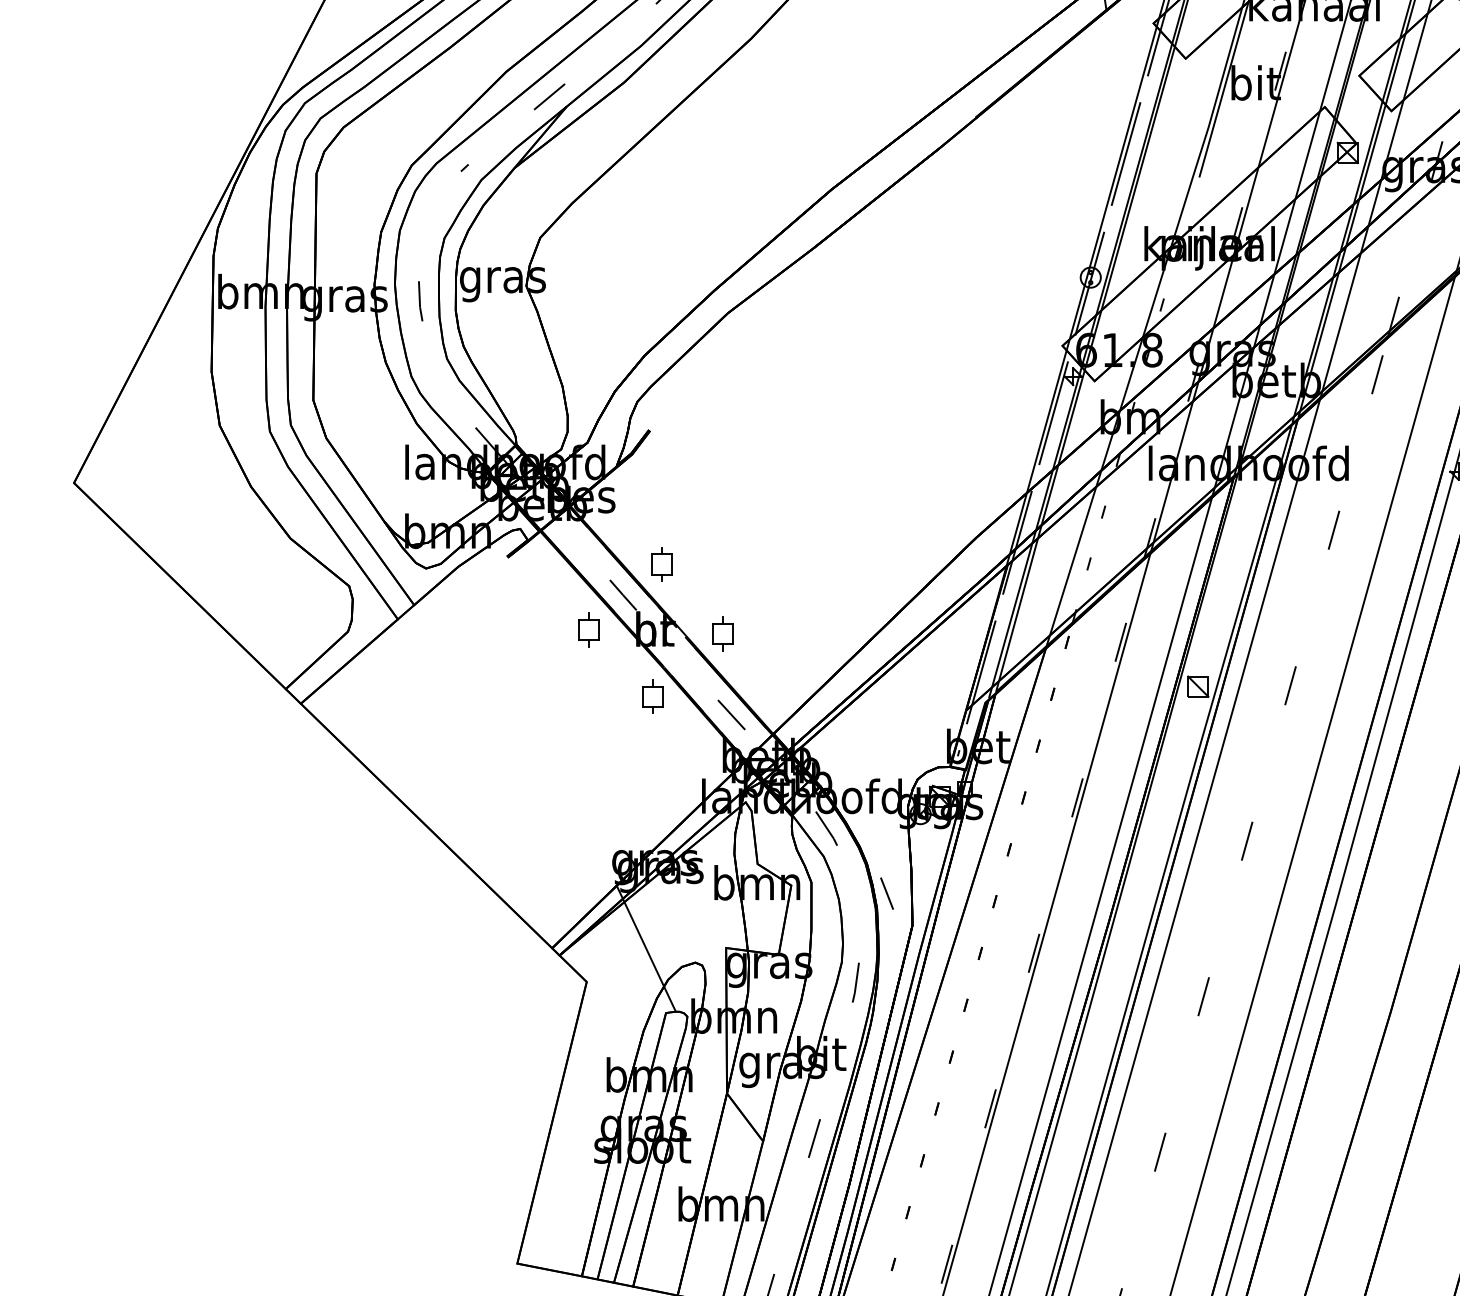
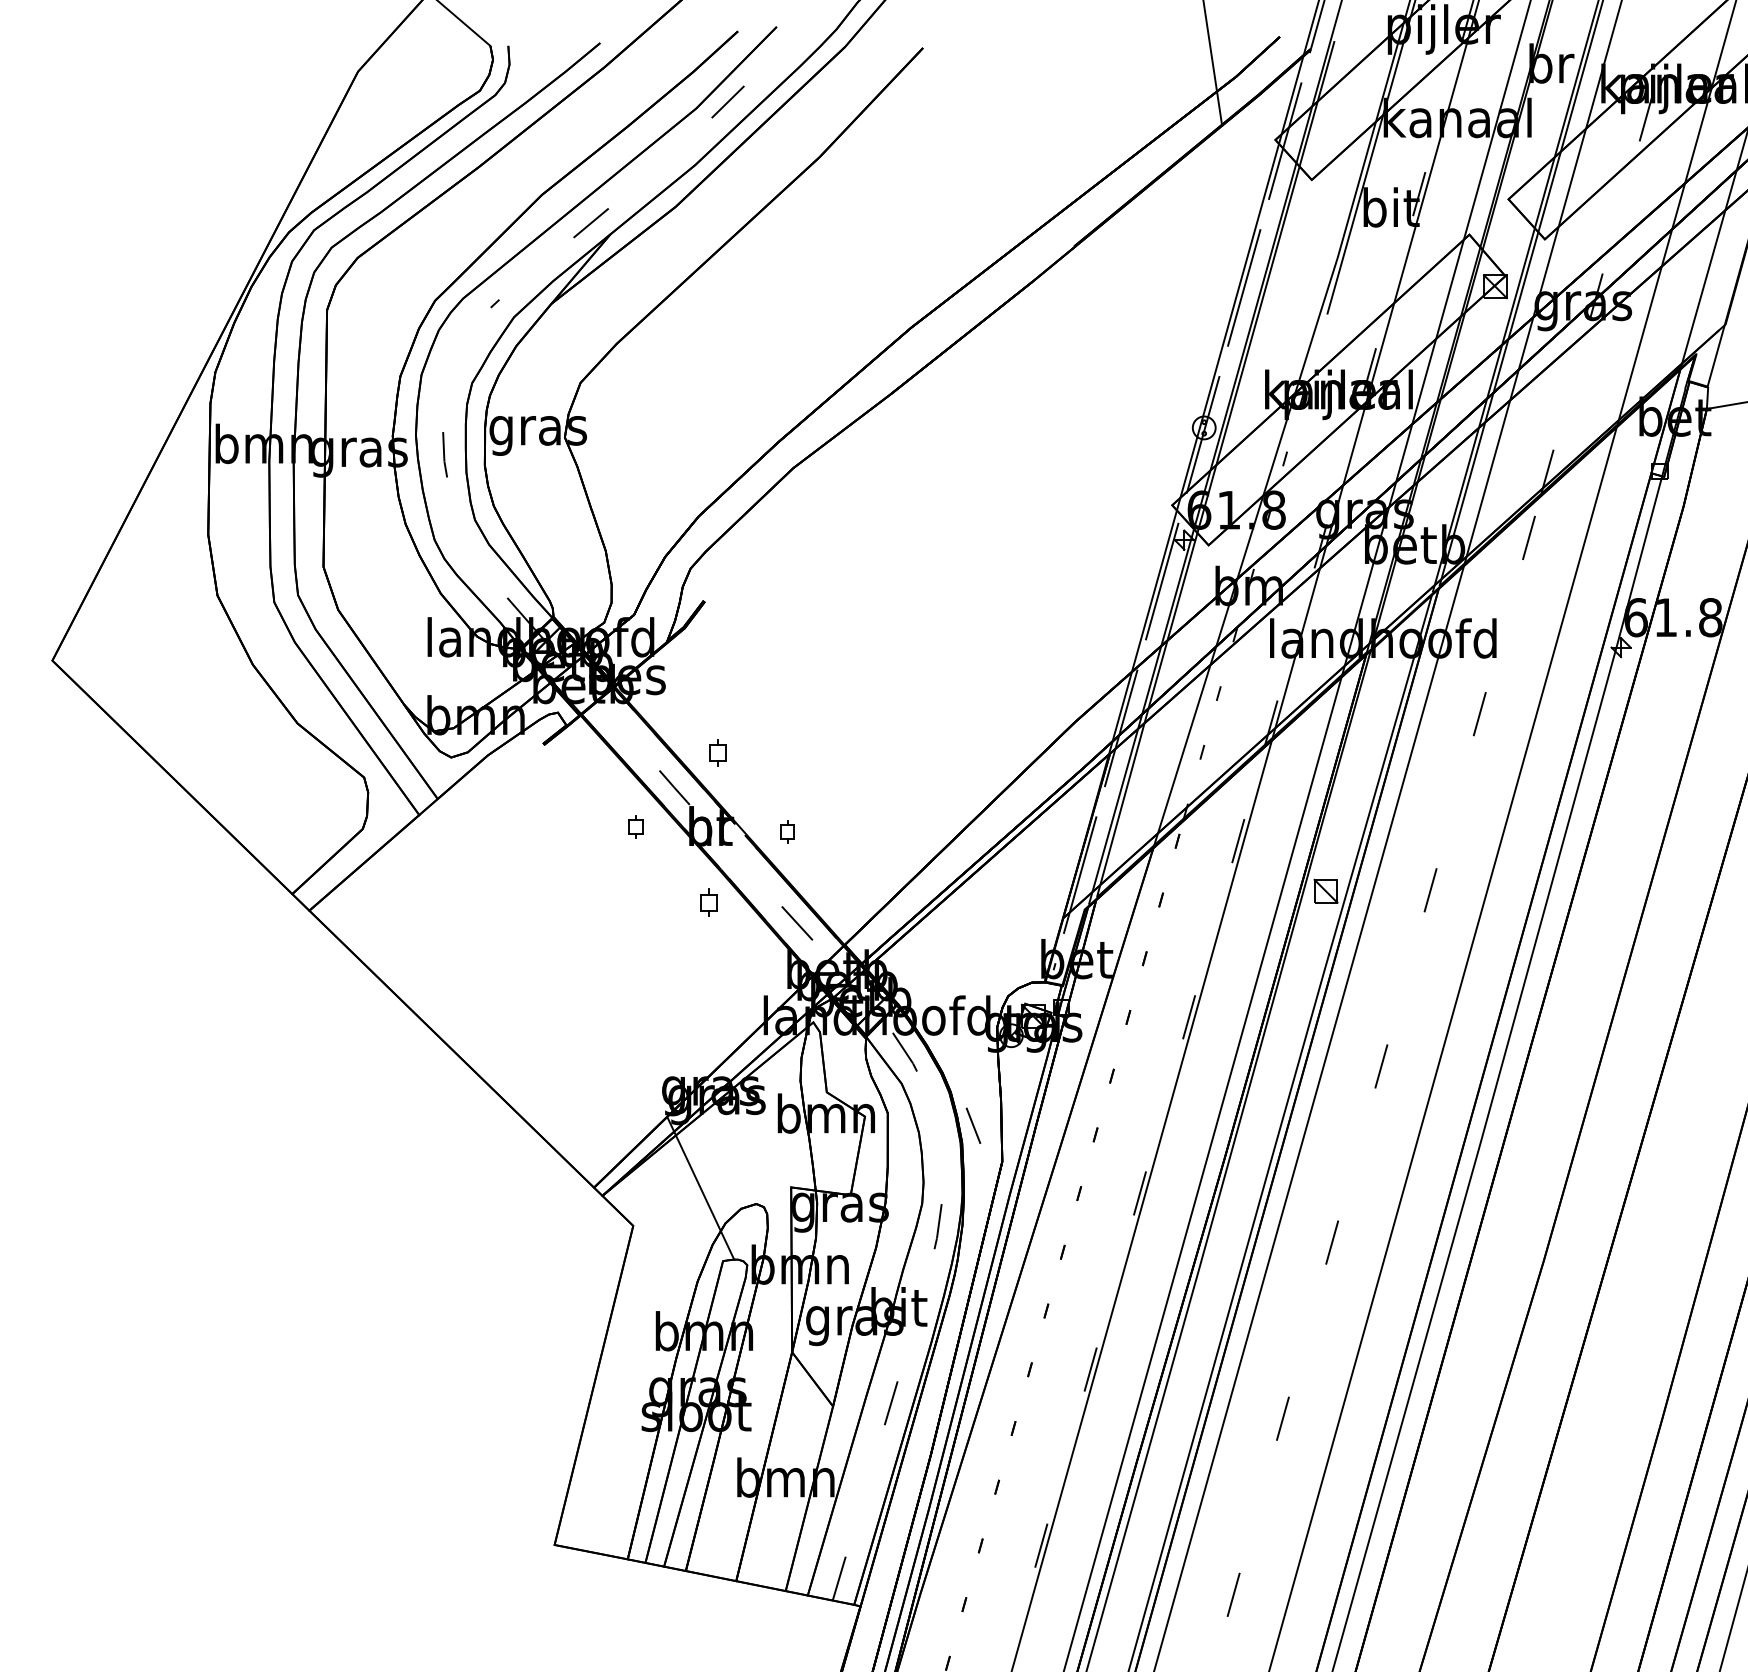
part: (662, 564) -> (718, 752), size x0.7
part: (588, 629) -> (635, 826), size x0.6
part: (722, 633) -> (787, 831), size x0.6
part: (653, 696) -> (708, 902), size x0.7

